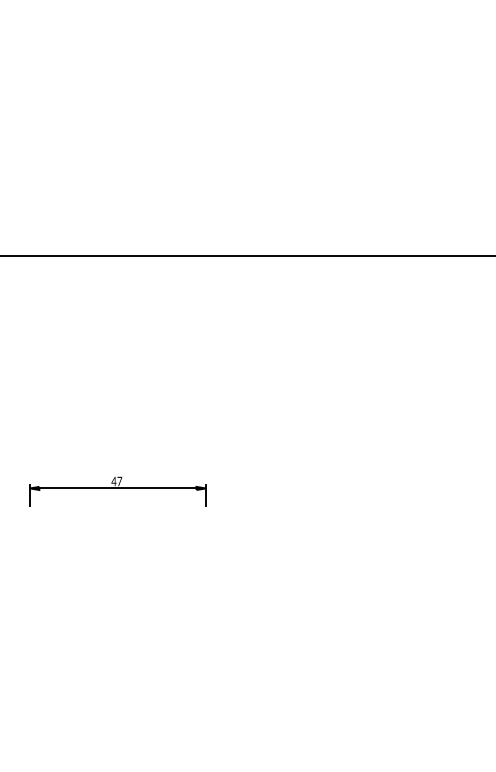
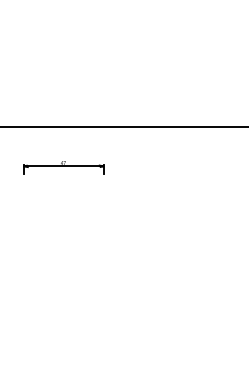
part: (117, 490) -> (63, 167), moved

